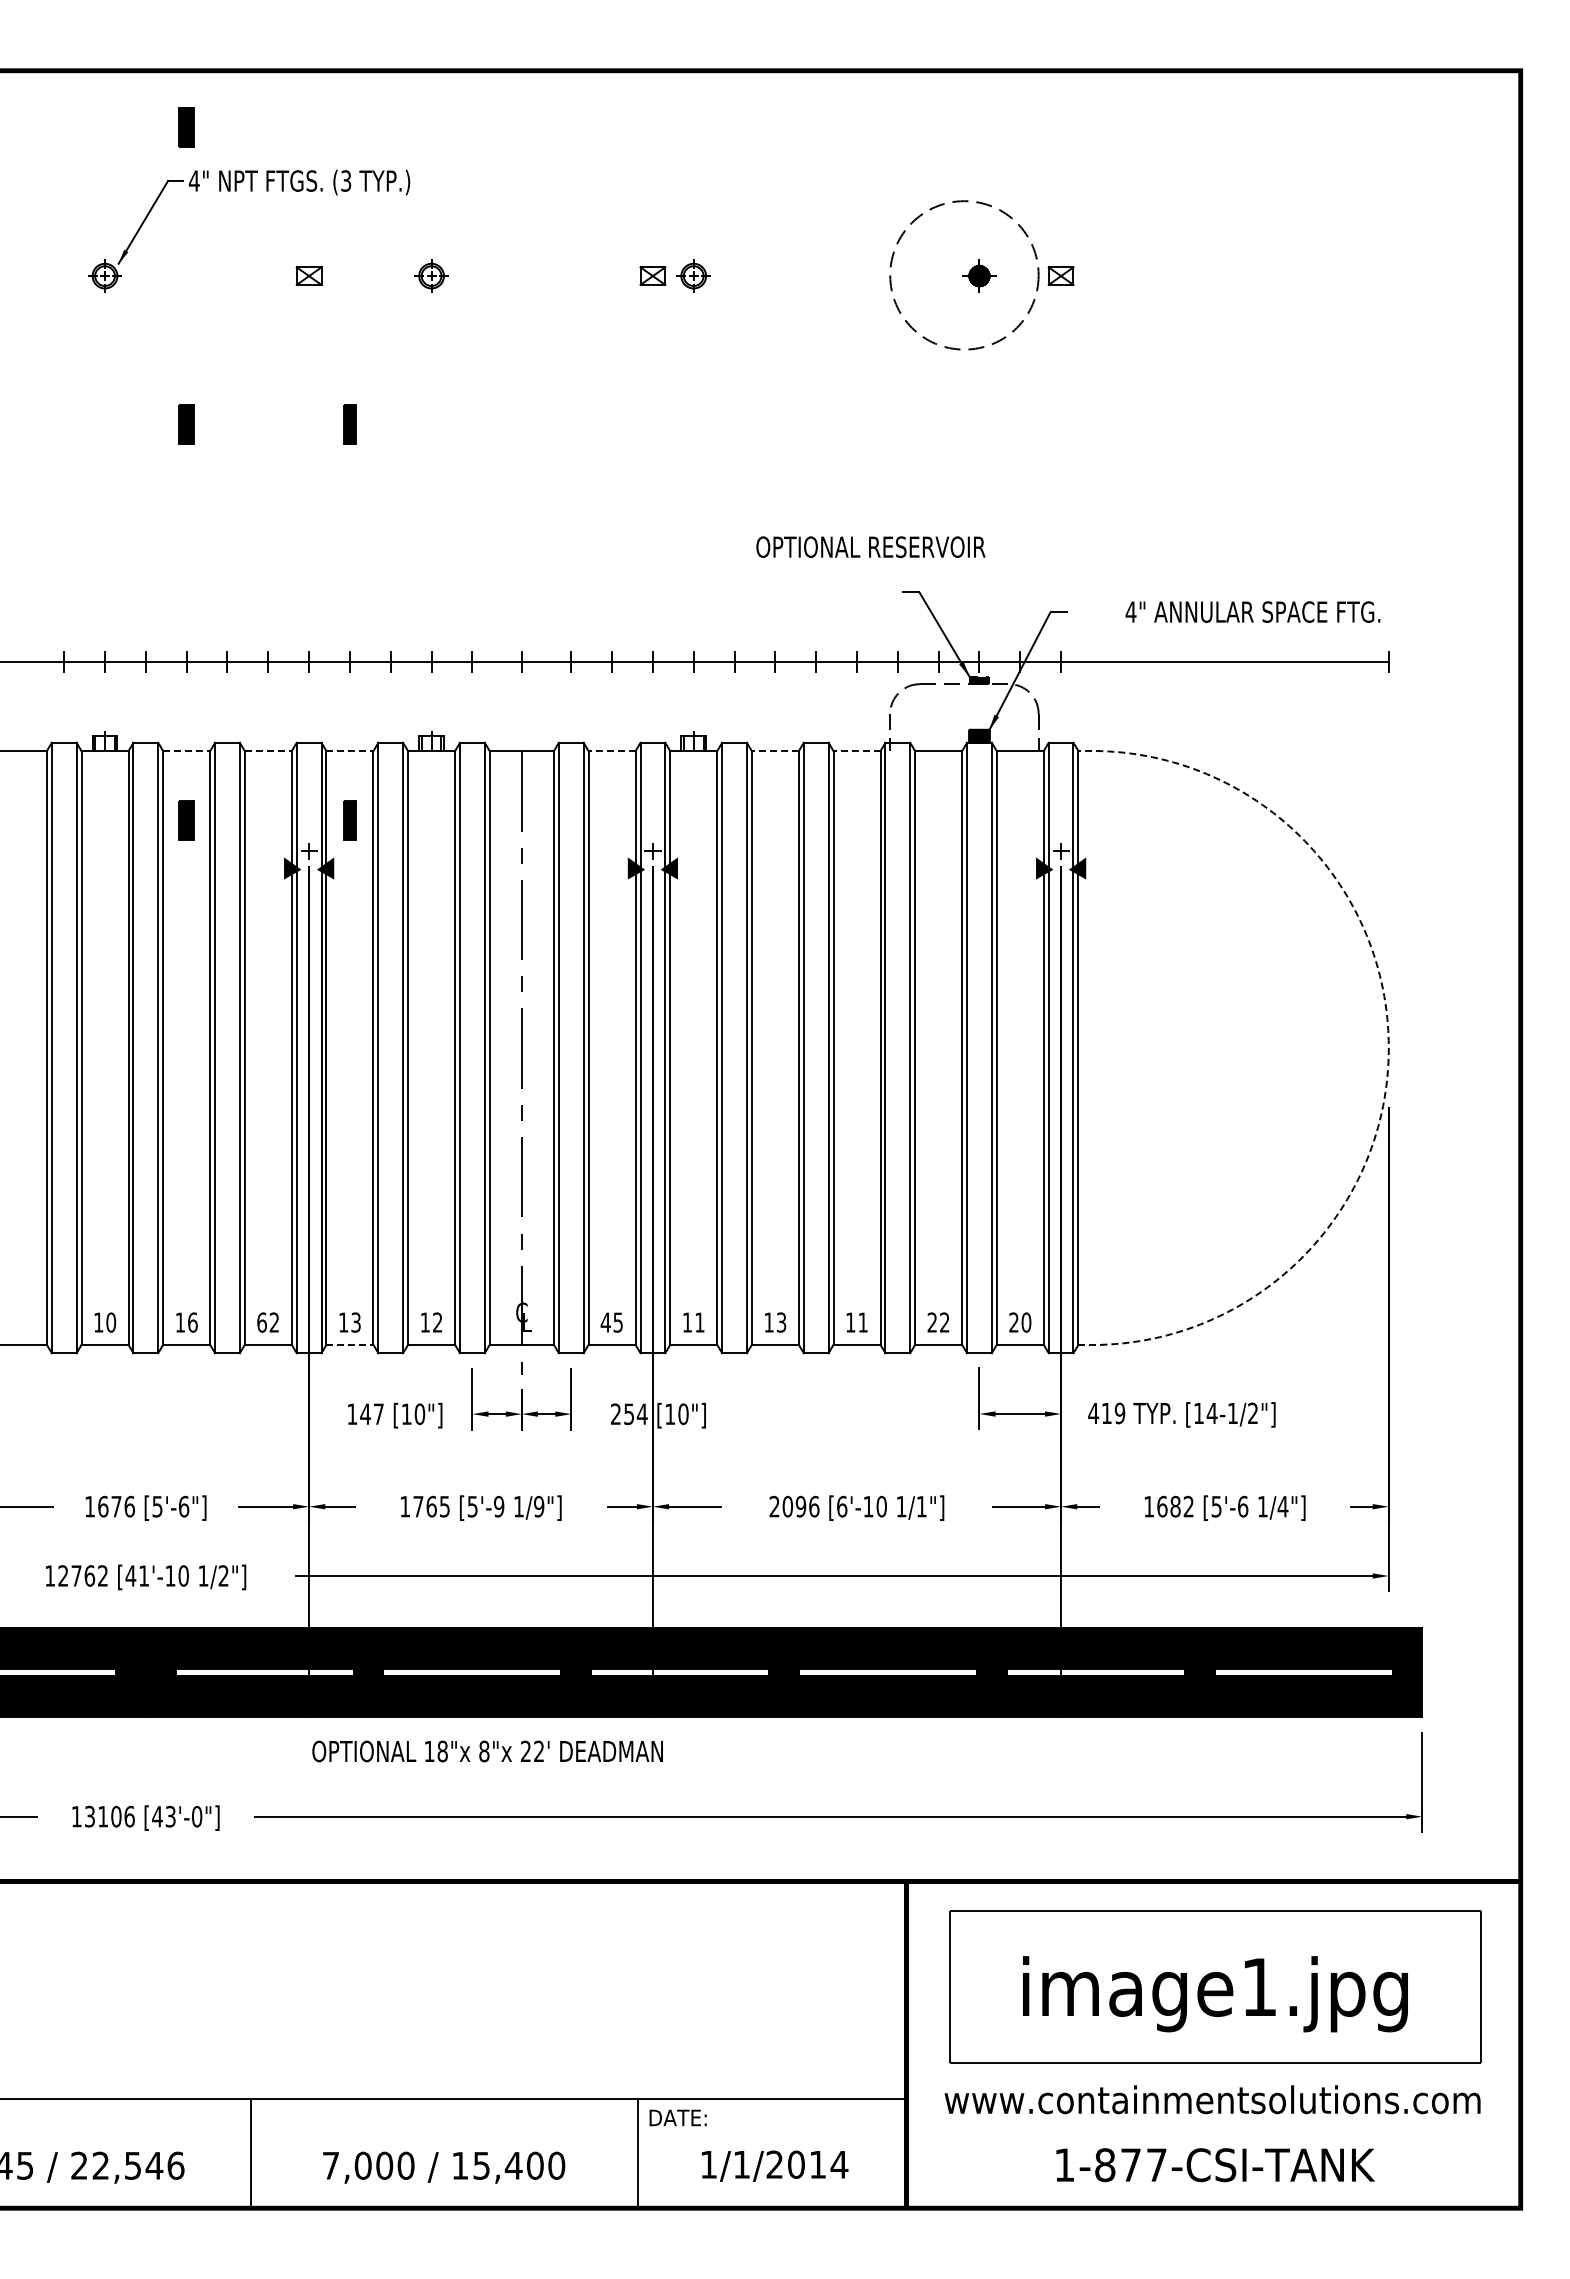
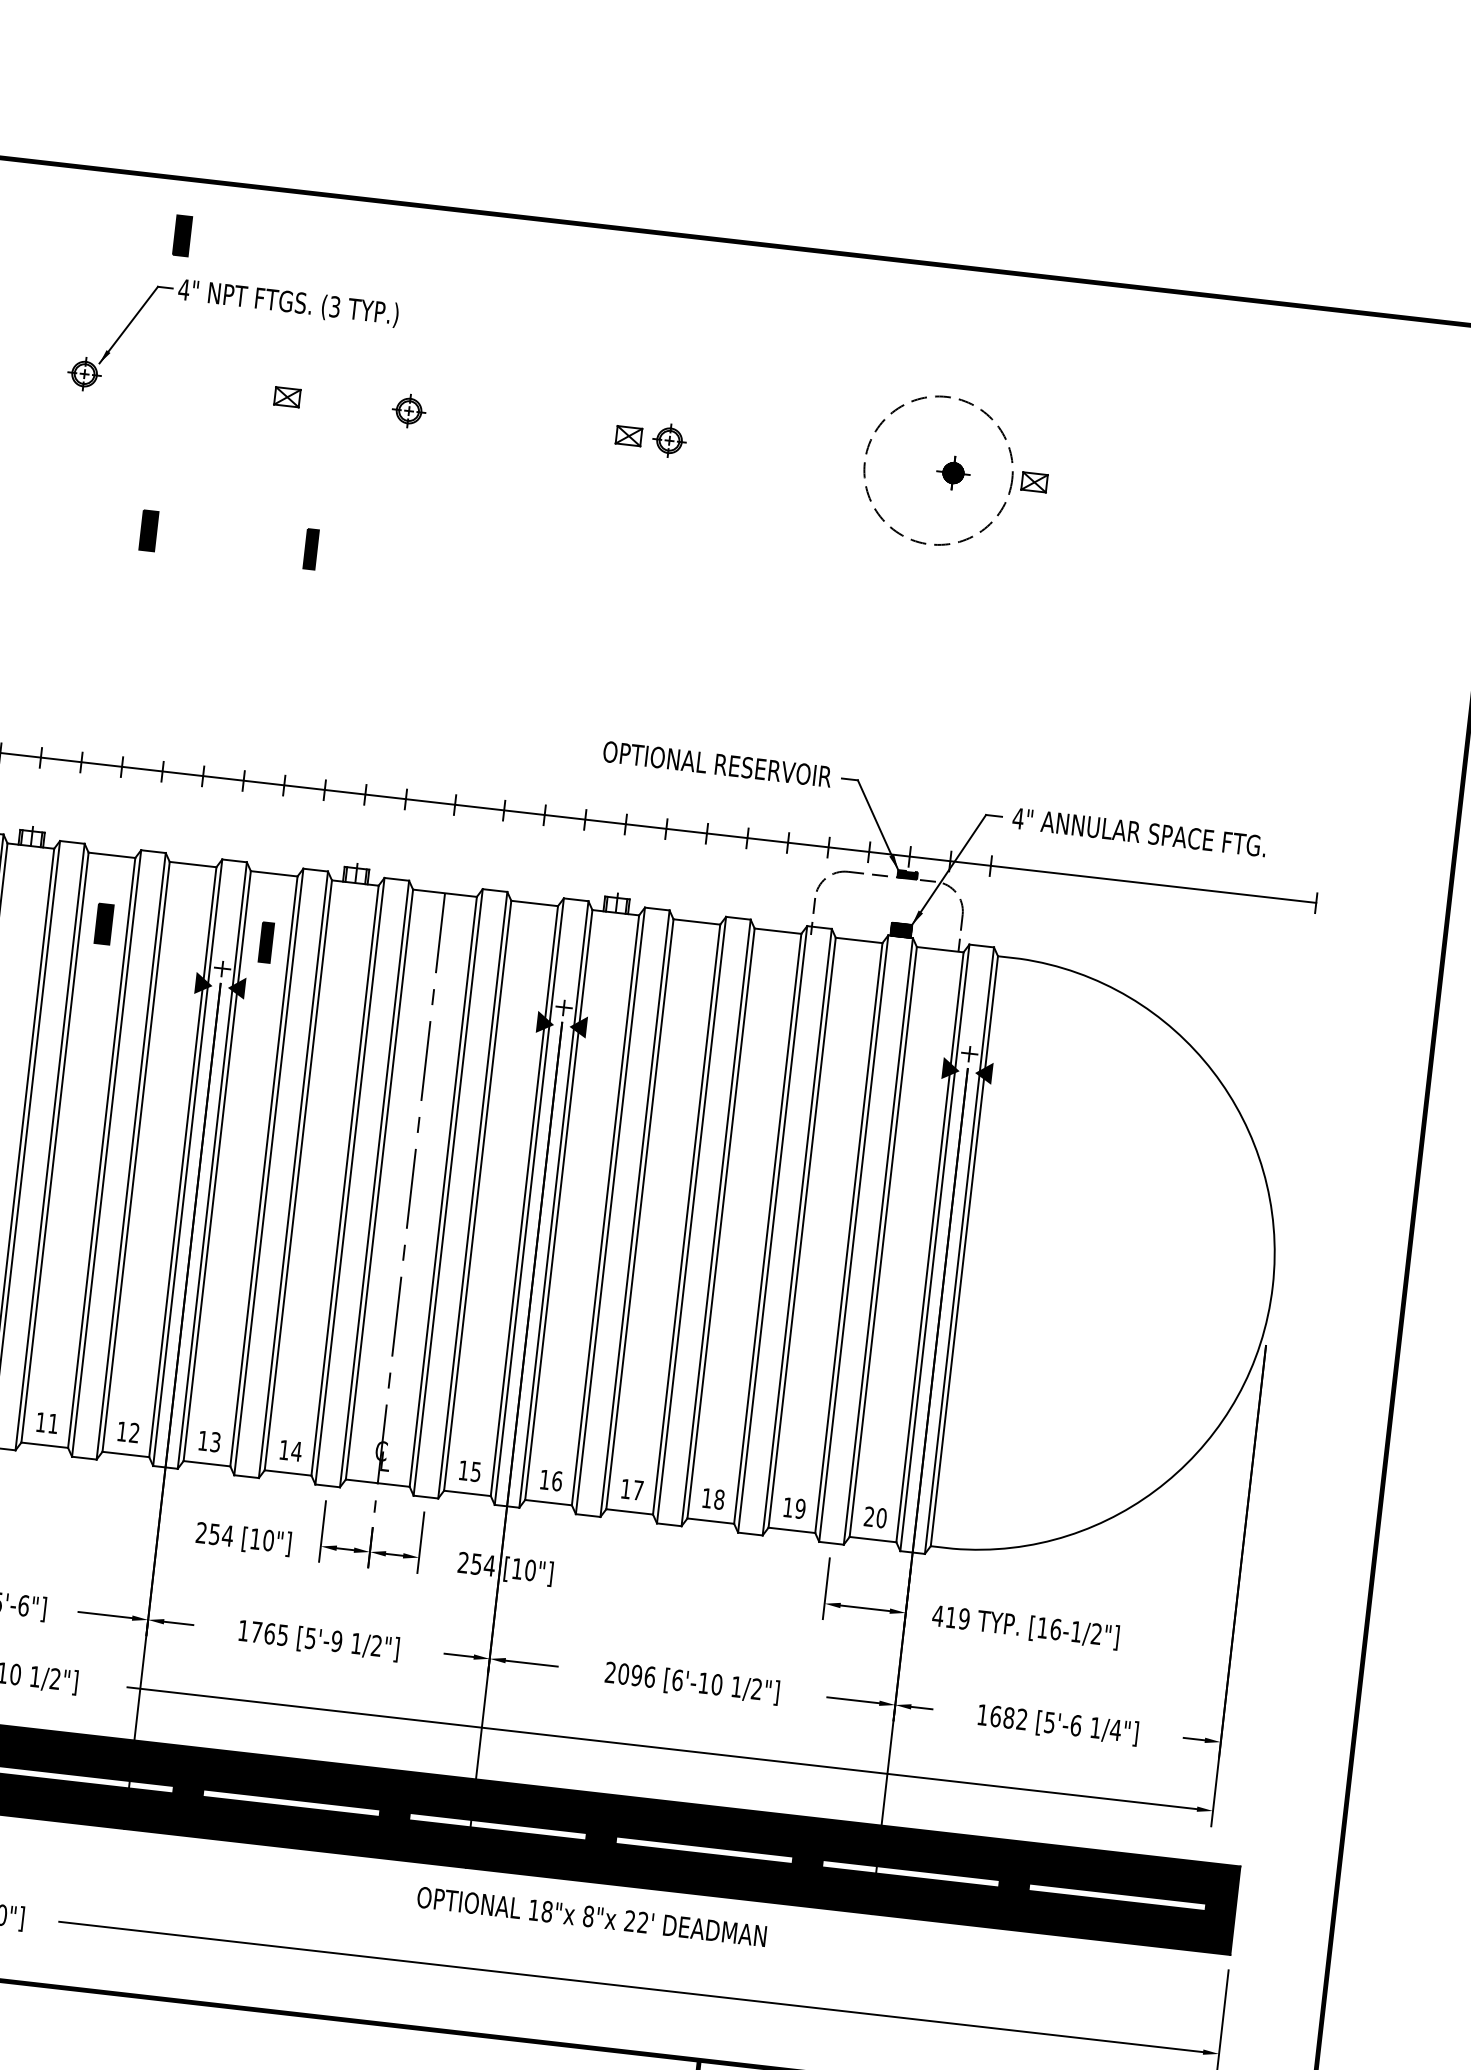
text: (870, 546) -> (717, 763), moved
text: (1252, 611) -> (1139, 831), moved
line: (186, 751) -> (111, 855), dashed -> solid
line: (268, 751) -> (193, 864), dashed -> solid
line: (349, 751) -> (273, 874), dashed -> solid
line: (612, 751) -> (535, 903), dashed -> solid
line: (775, 751) -> (696, 922), dashed -> solid
line: (857, 751) -> (778, 931), dashed -> solid
line: (1388, 1048) -> (1272, 1286), dashed -> solid
text: (192, 1322) -> (53, 1423), 16 -> 11
text: (261, 1322) -> (121, 1431), 62 -> 12
text: (437, 1322) -> (296, 1451), 12 -> 14
text: (605, 1322) -> (463, 1470), 45 -> 15
text: (699, 1322) -> (556, 1481), 11 -> 16
text: (781, 1322) -> (638, 1490), 13 -> 17
text: (862, 1322) -> (718, 1499), 11 -> 18
text: (938, 1322) -> (794, 1508), 22 -> 19
line: (349, 1344) -> (206, 1463), dashed -> solid
text: (1211, 1413) -> (1055, 1629), [14-1/2"] -> [16-1/2"]
text: (365, 1414) -> (214, 1534), 147 -> 254
text: (539, 1506) -> (377, 1645), 1/9"] -> 1/2"]
text: (921, 1506) -> (756, 1689), 1/1"] -> 1/2"]
text: (487, 1751) -> (591, 1916), moved

